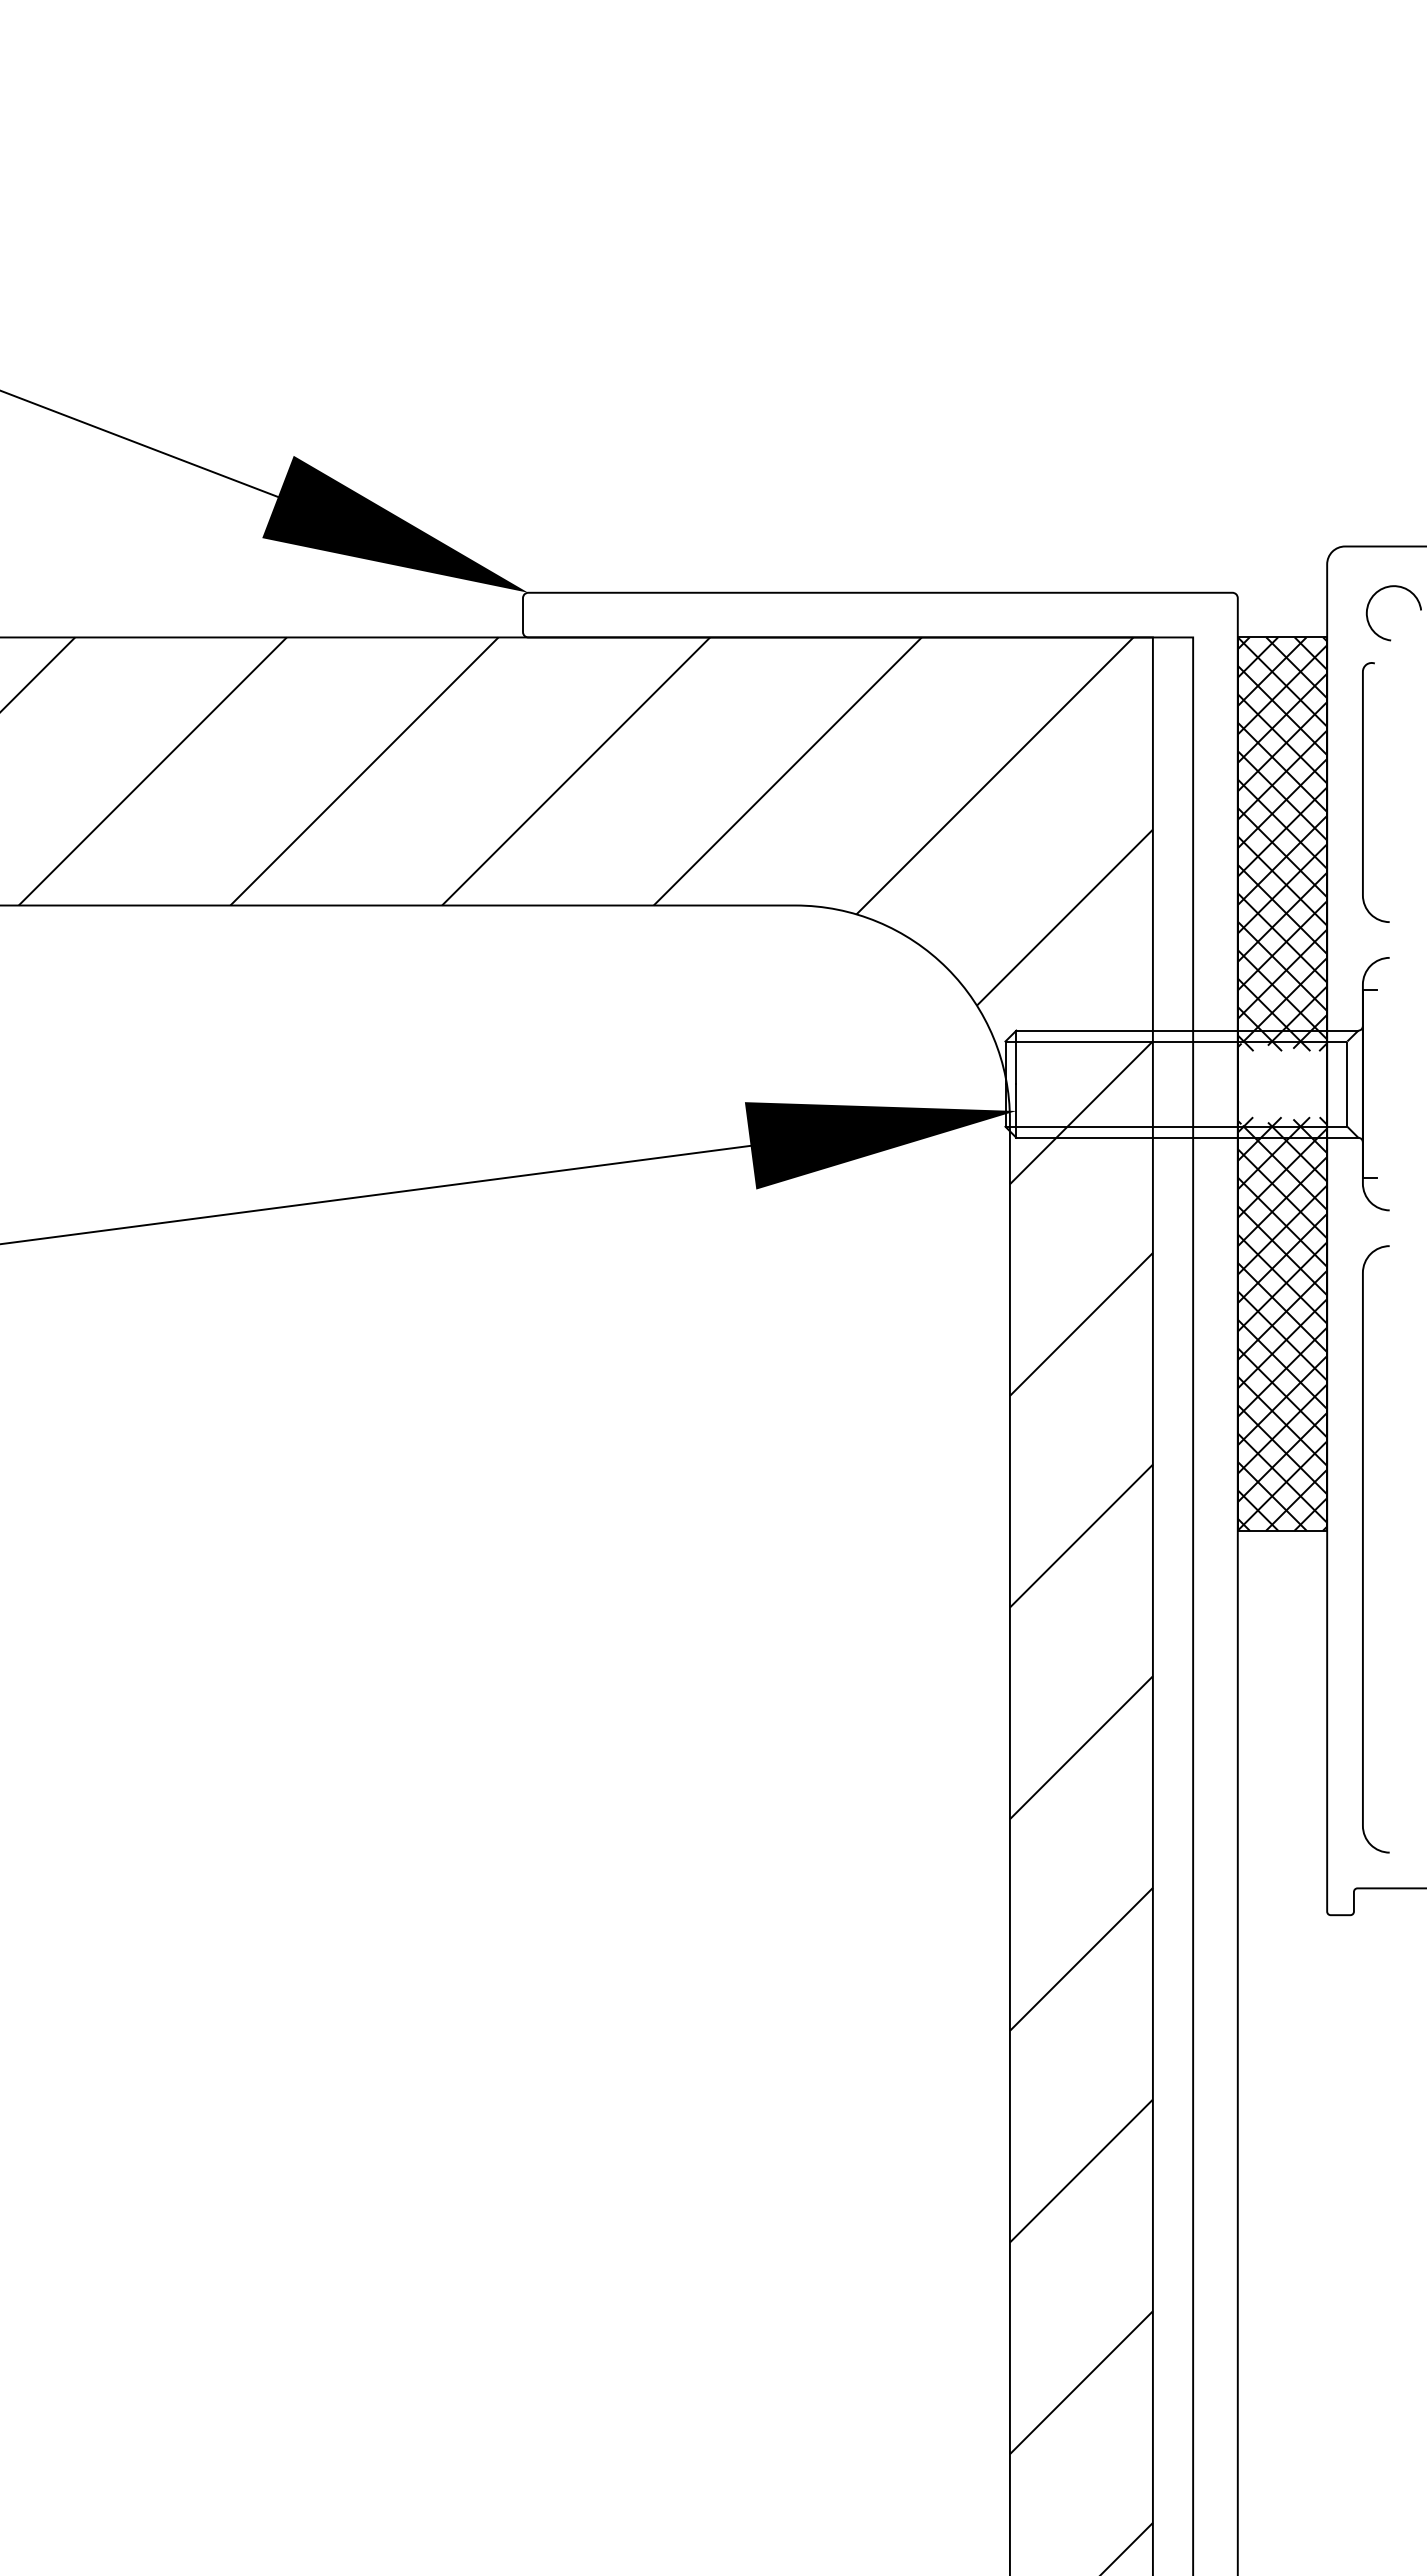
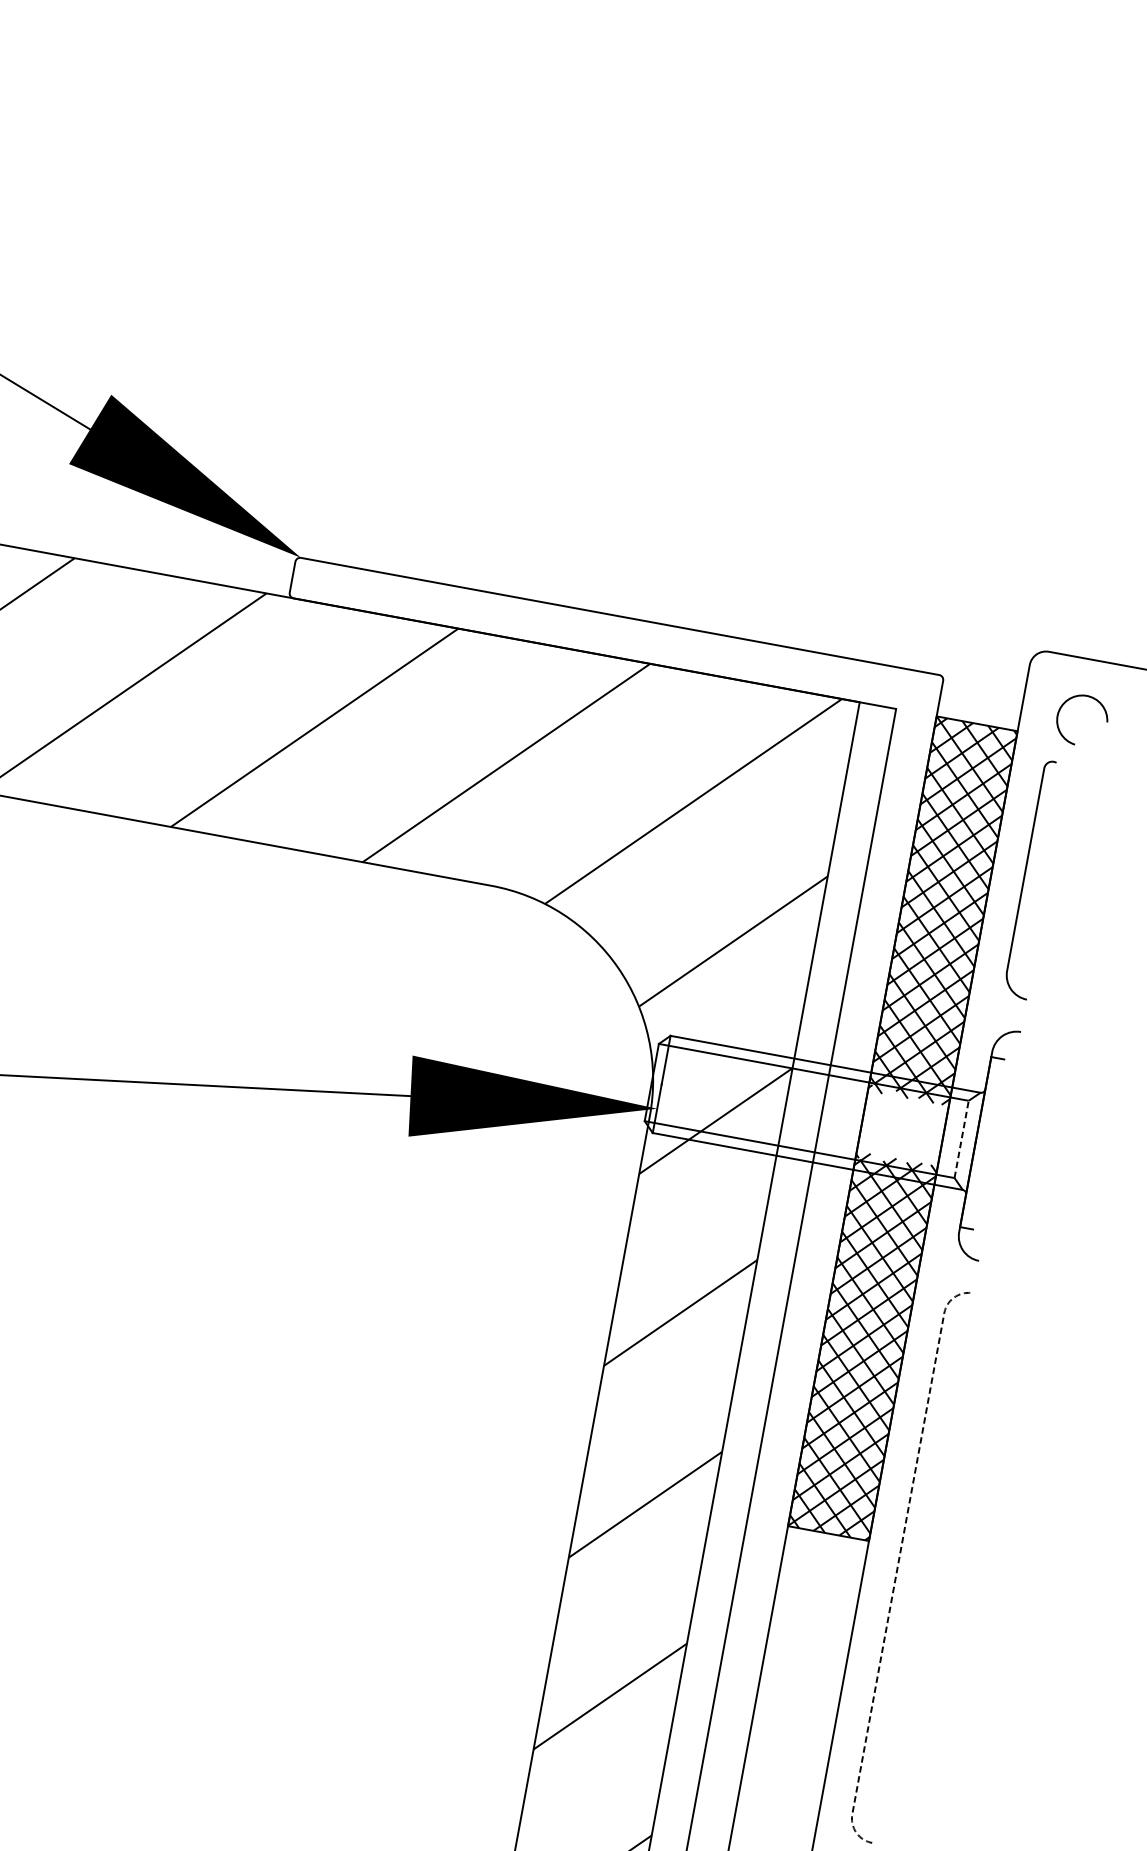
line: (1347, 1084) -> (961, 1139), solid -> dashed
line: (1362, 1548) -> (898, 1562), solid -> dashed

